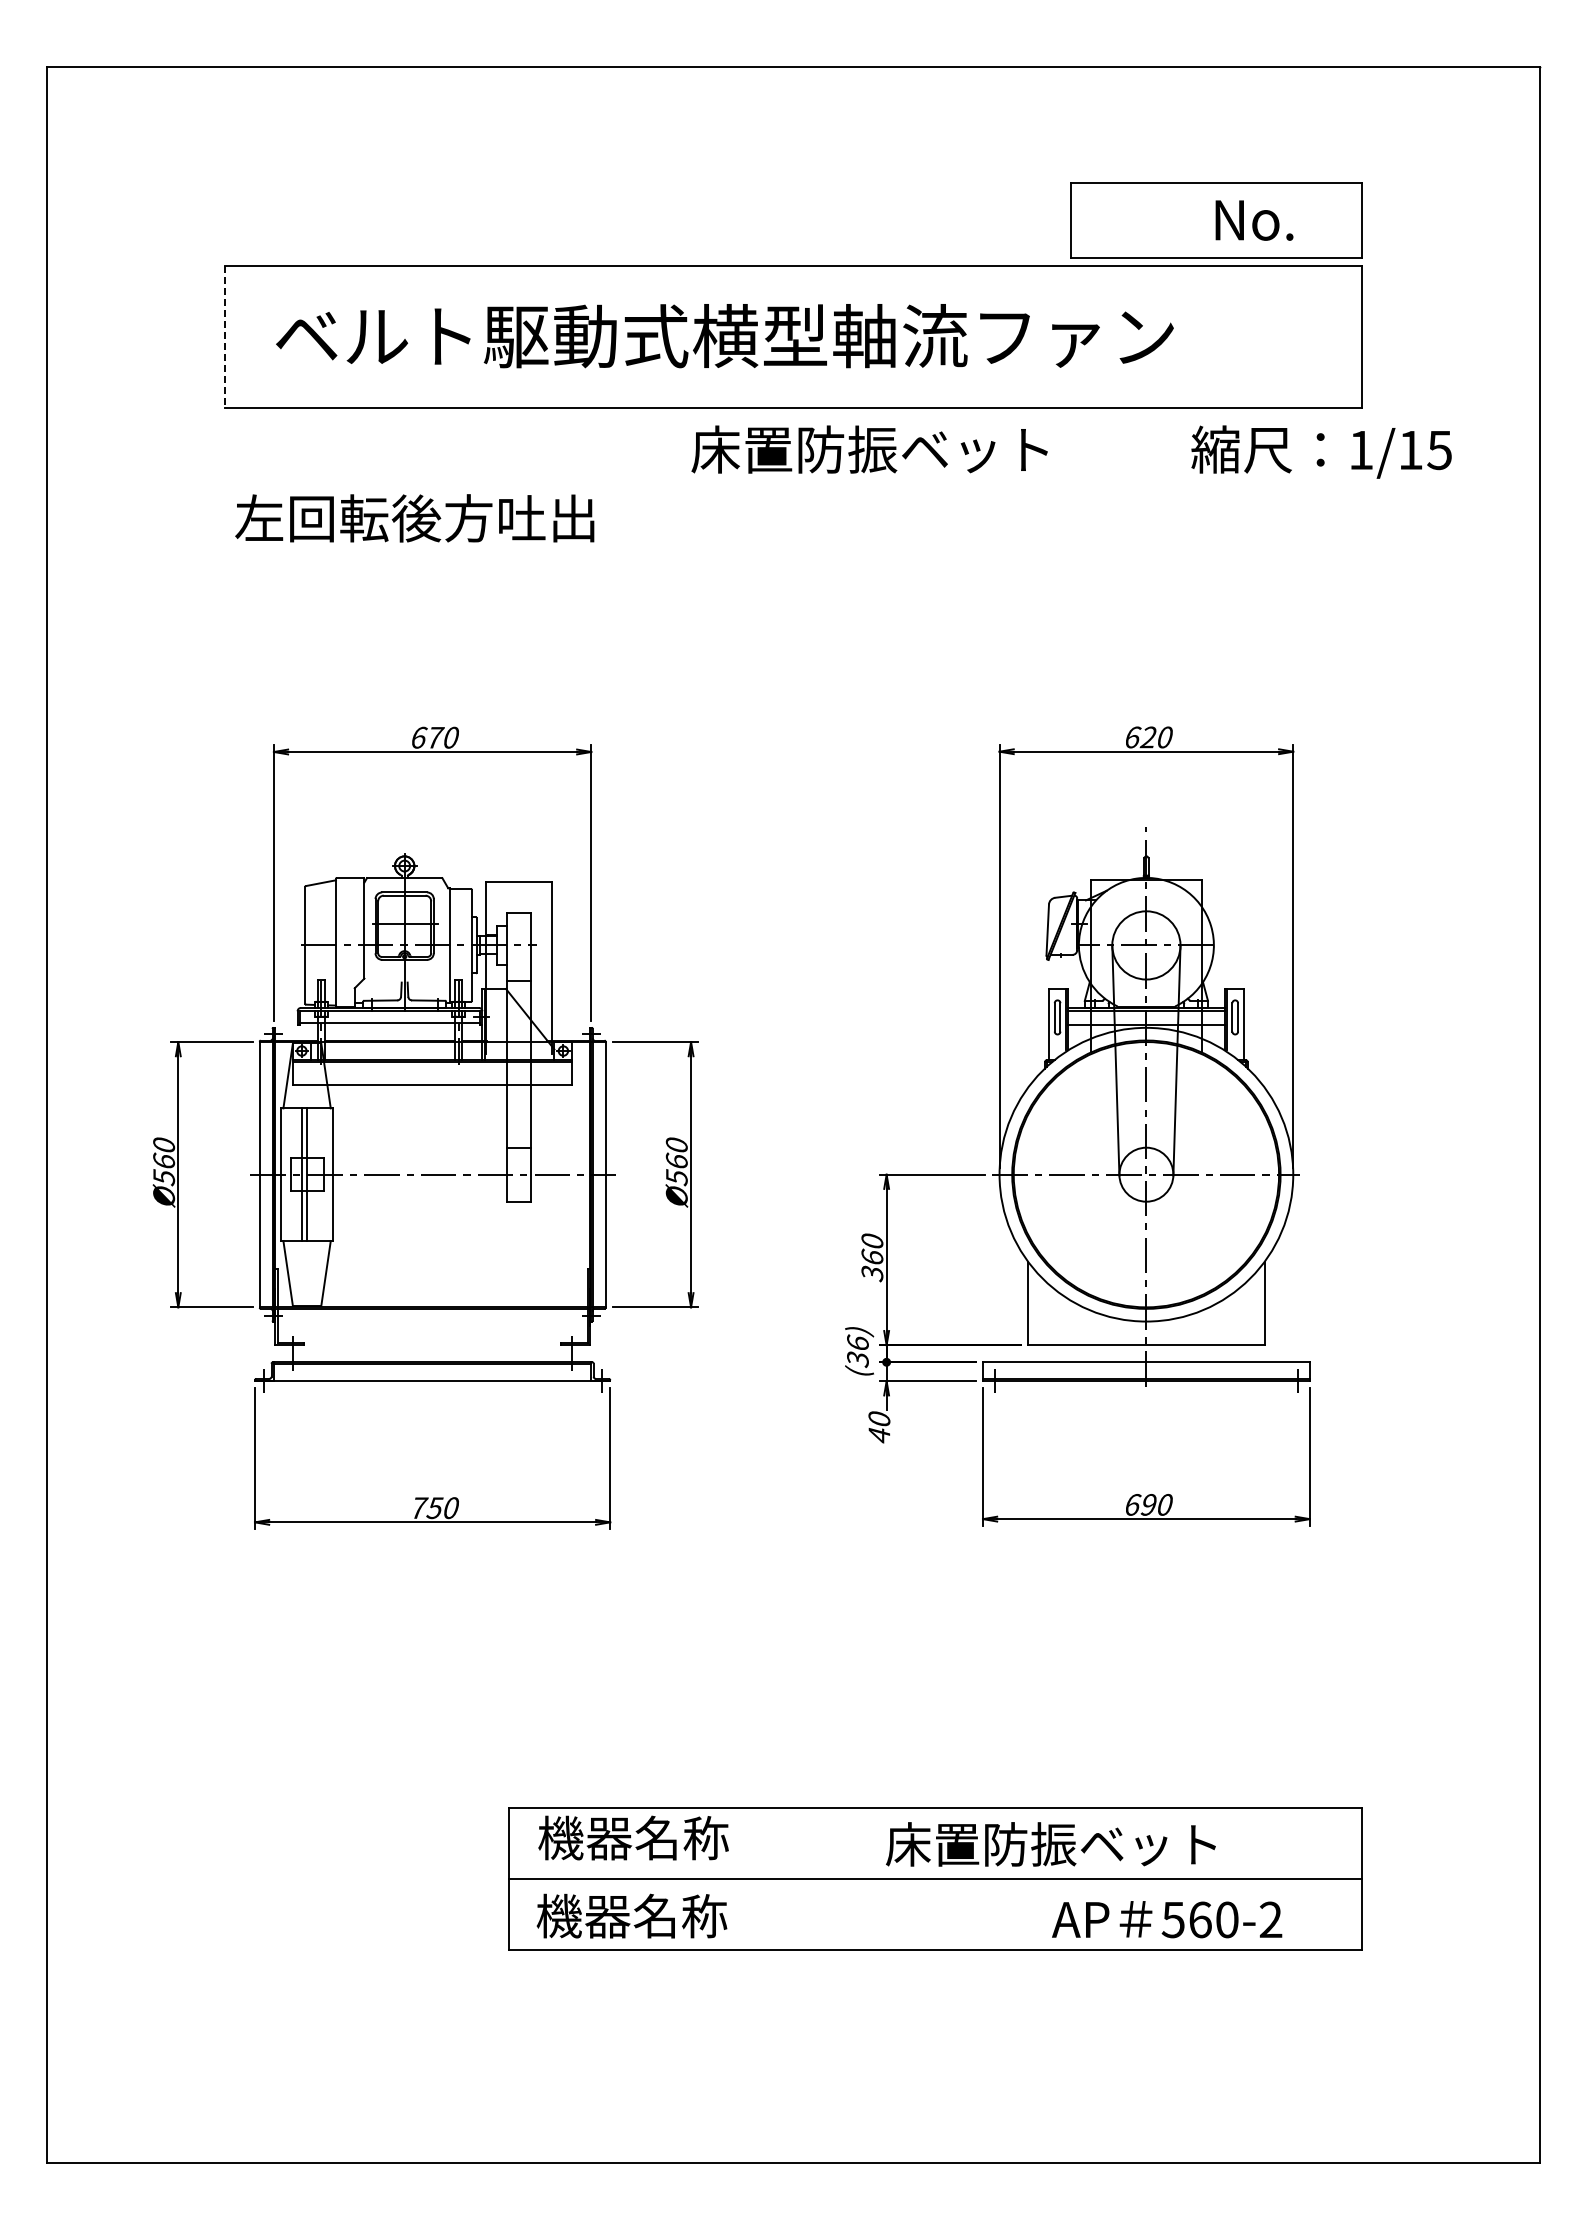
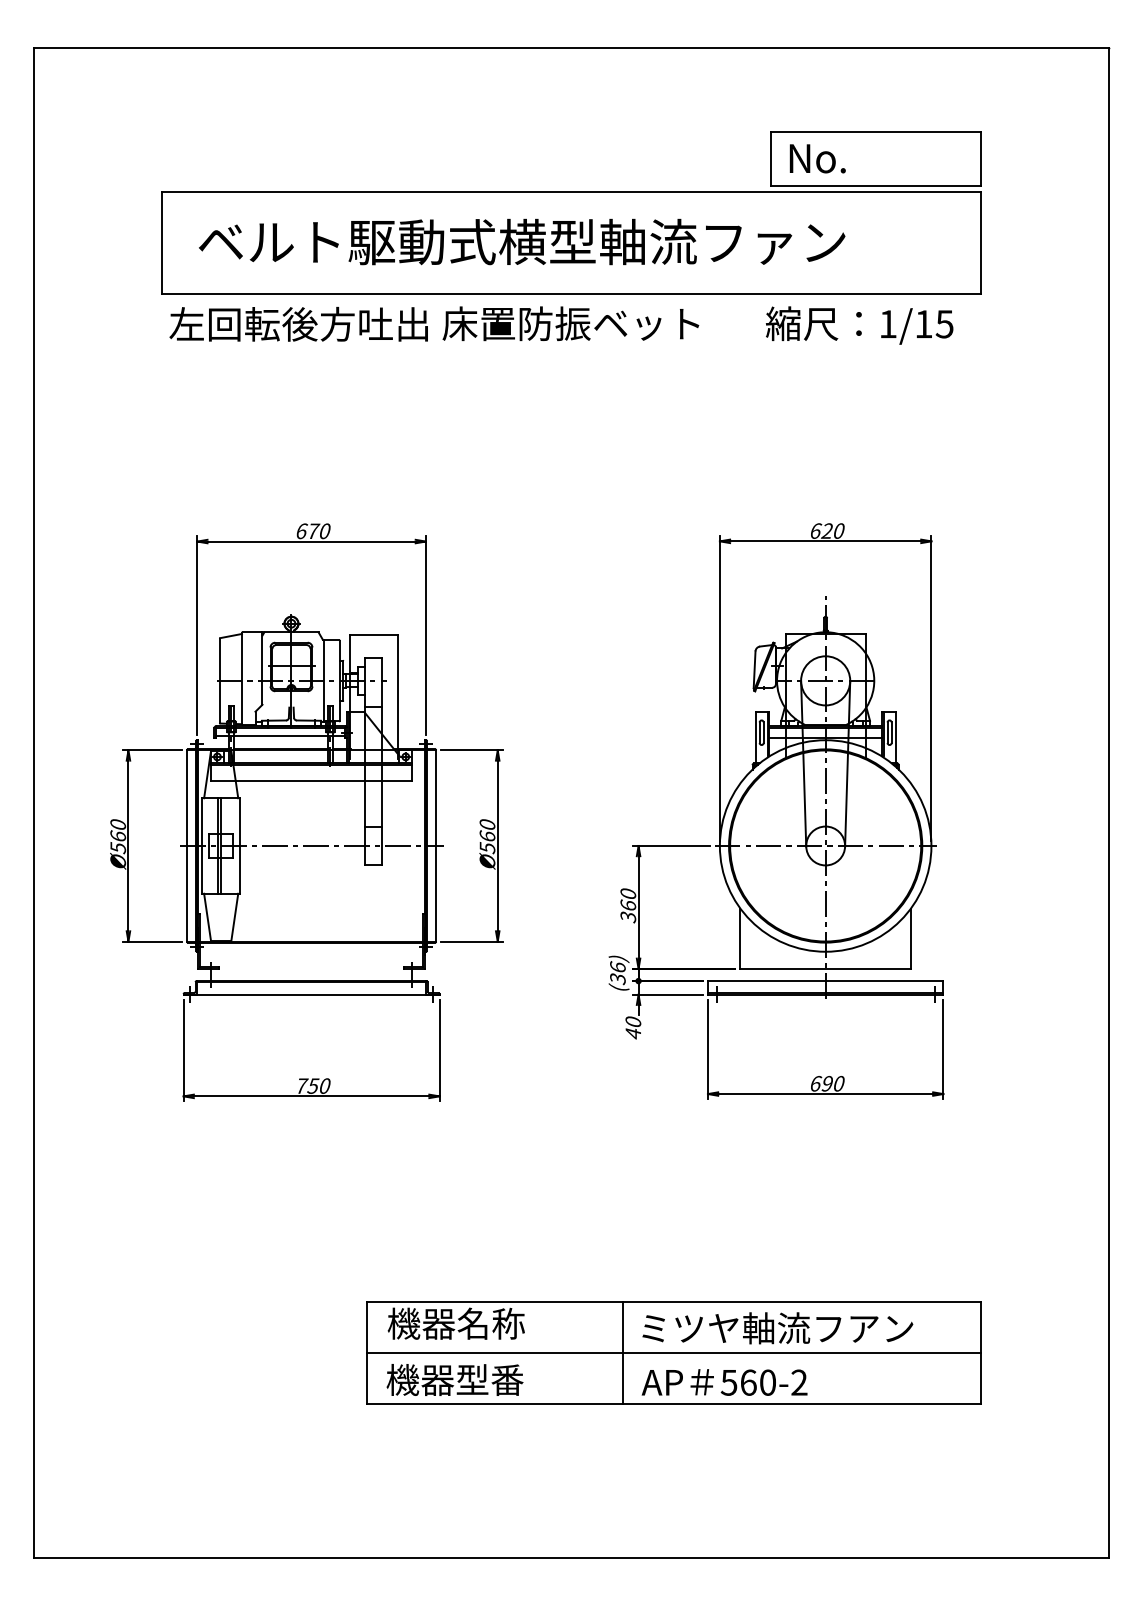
text: (1254, 220) -> (817, 158), moved
line: (225, 337) -> (162, 243), dashed -> solid
text: (869, 449) -> (570, 323), moved
text: (1321, 451) -> (859, 325), moved
text: (414, 518) -> (298, 324), moved
text: (1076, 1844) -> (775, 1328), 床置防振ベット -> ミツヤ軸流フアン
line: (864, 1878) -> (622, 1352), added
text: (680, 1915) -> (490, 1379), 機器名称 -> 機器型番
text: (1167, 1919) -> (724, 1382), moved

